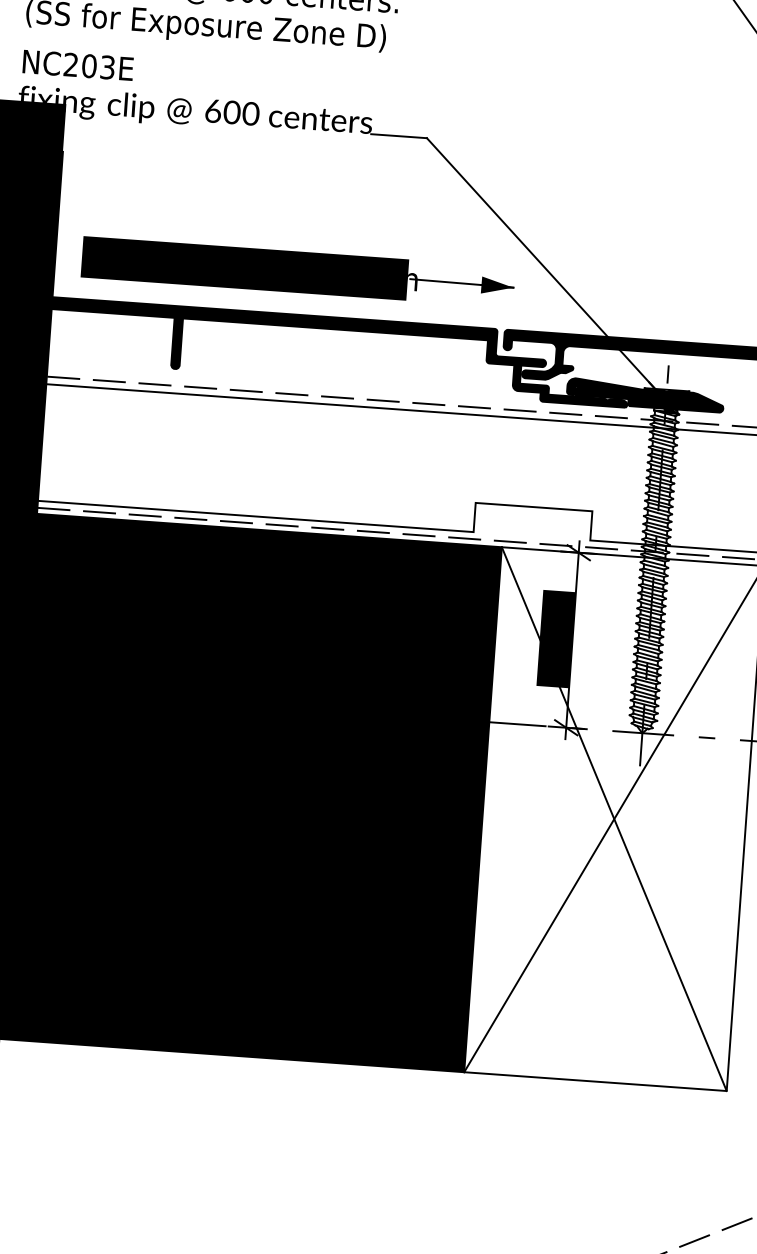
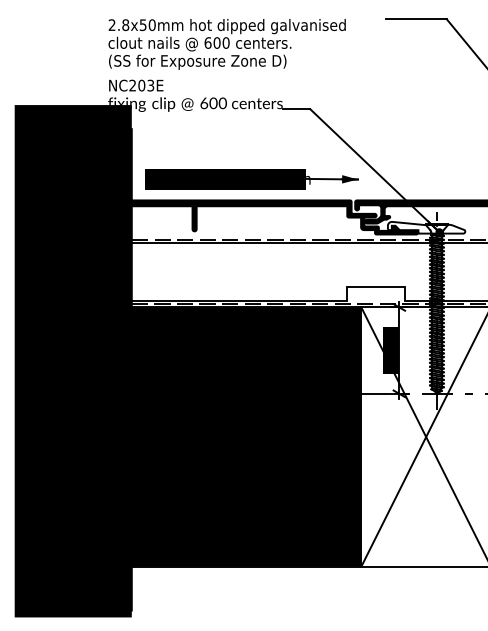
fill: (645, 394) -> (426, 227), removed

